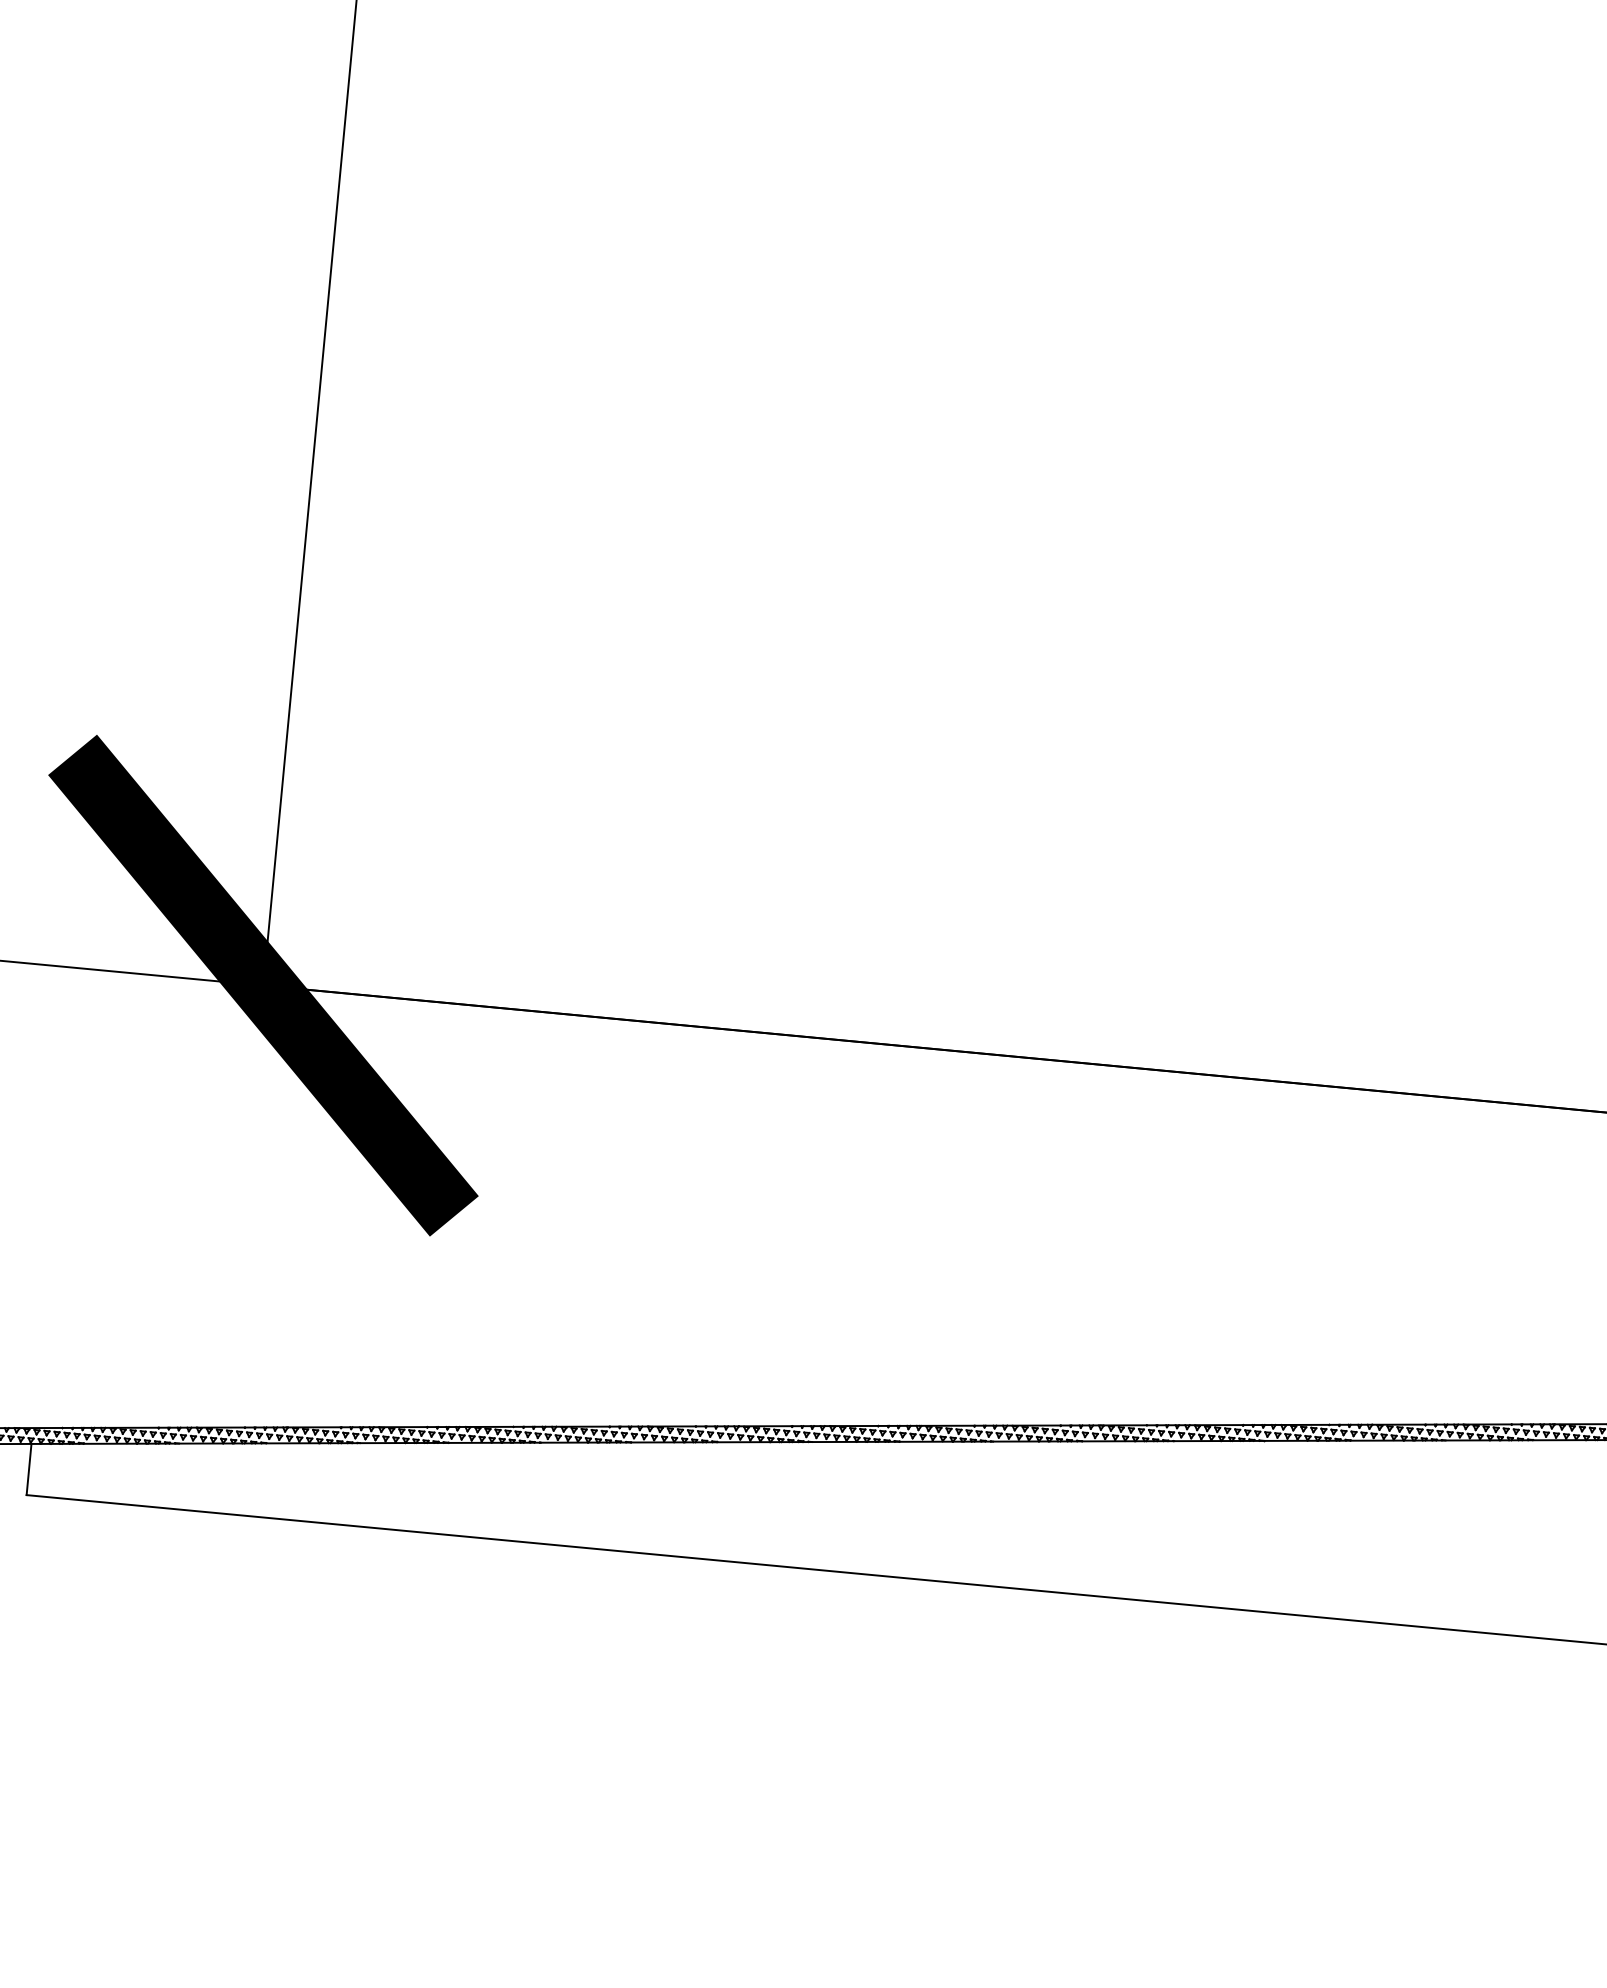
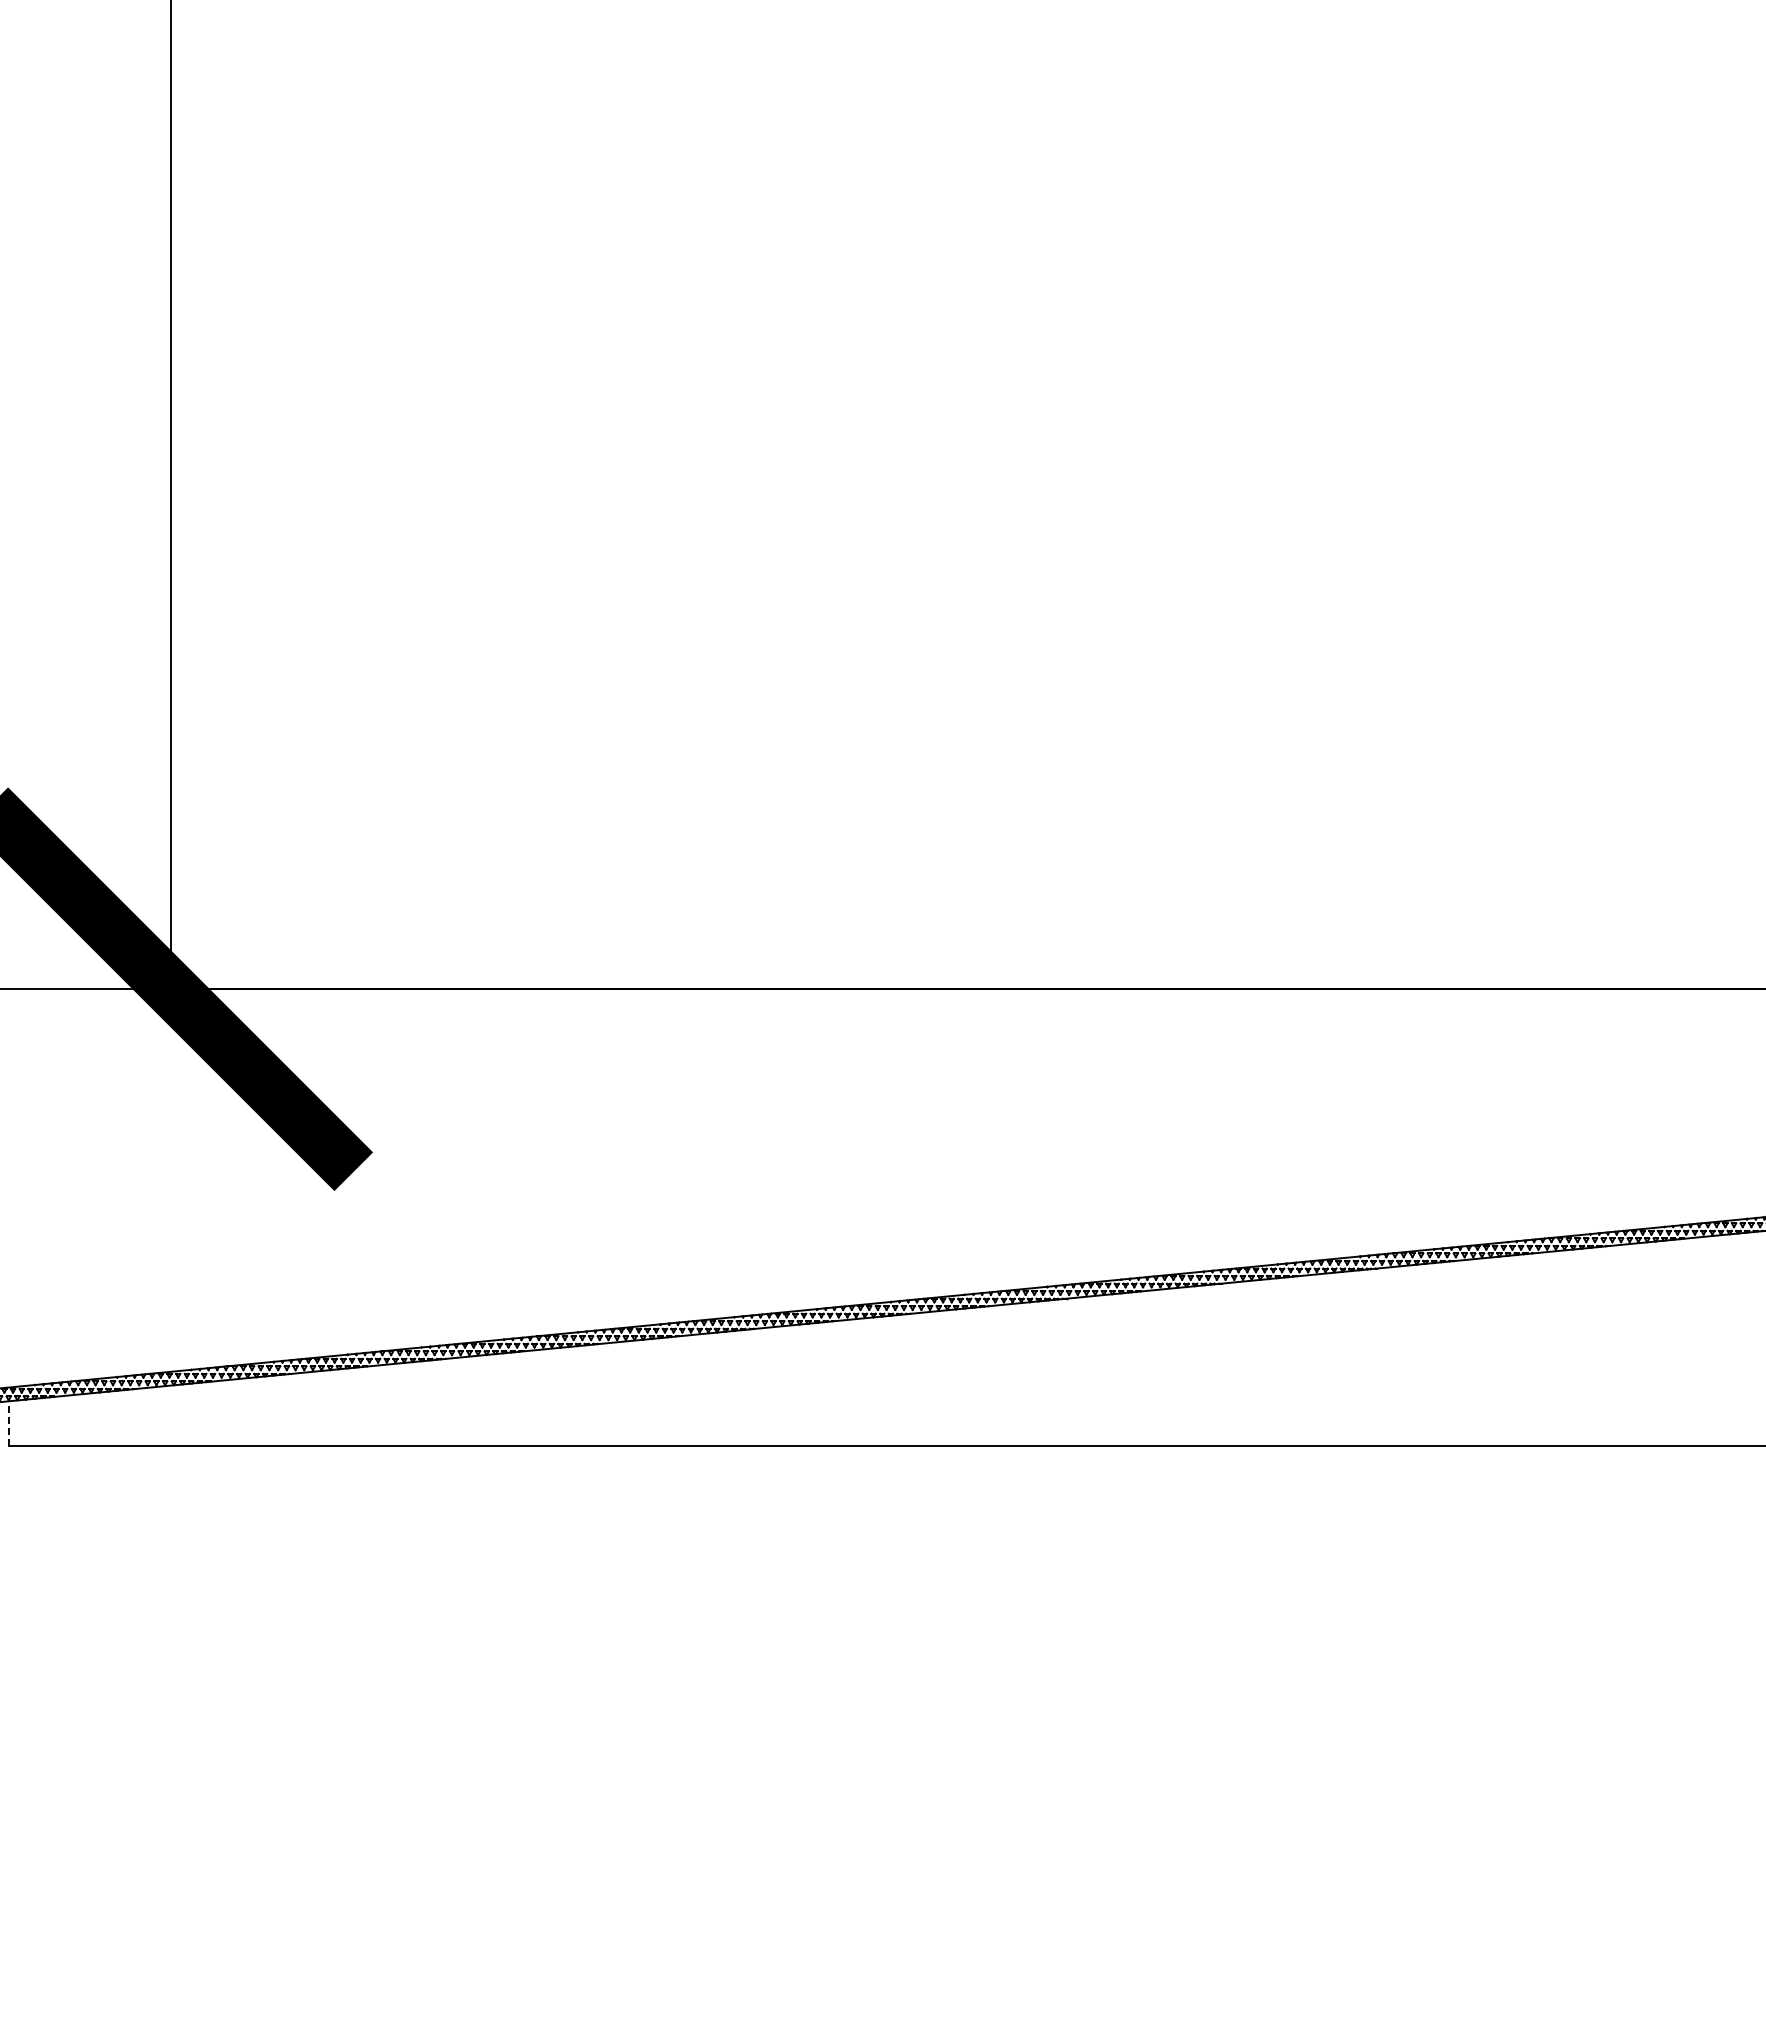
line: (29, 1468) -> (9, 1422), solid -> dashed

